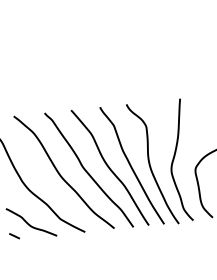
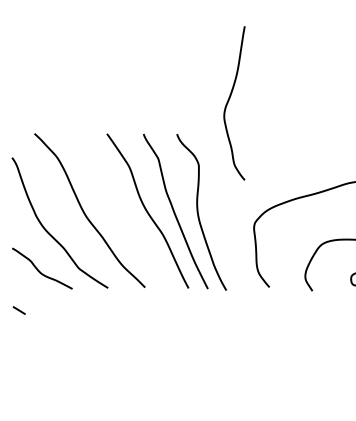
curve: (174, 158) -> (229, 100), moved
curve: (86, 170) -> (118, 211), removed
line: (13, 236) -> (18, 310), moved

